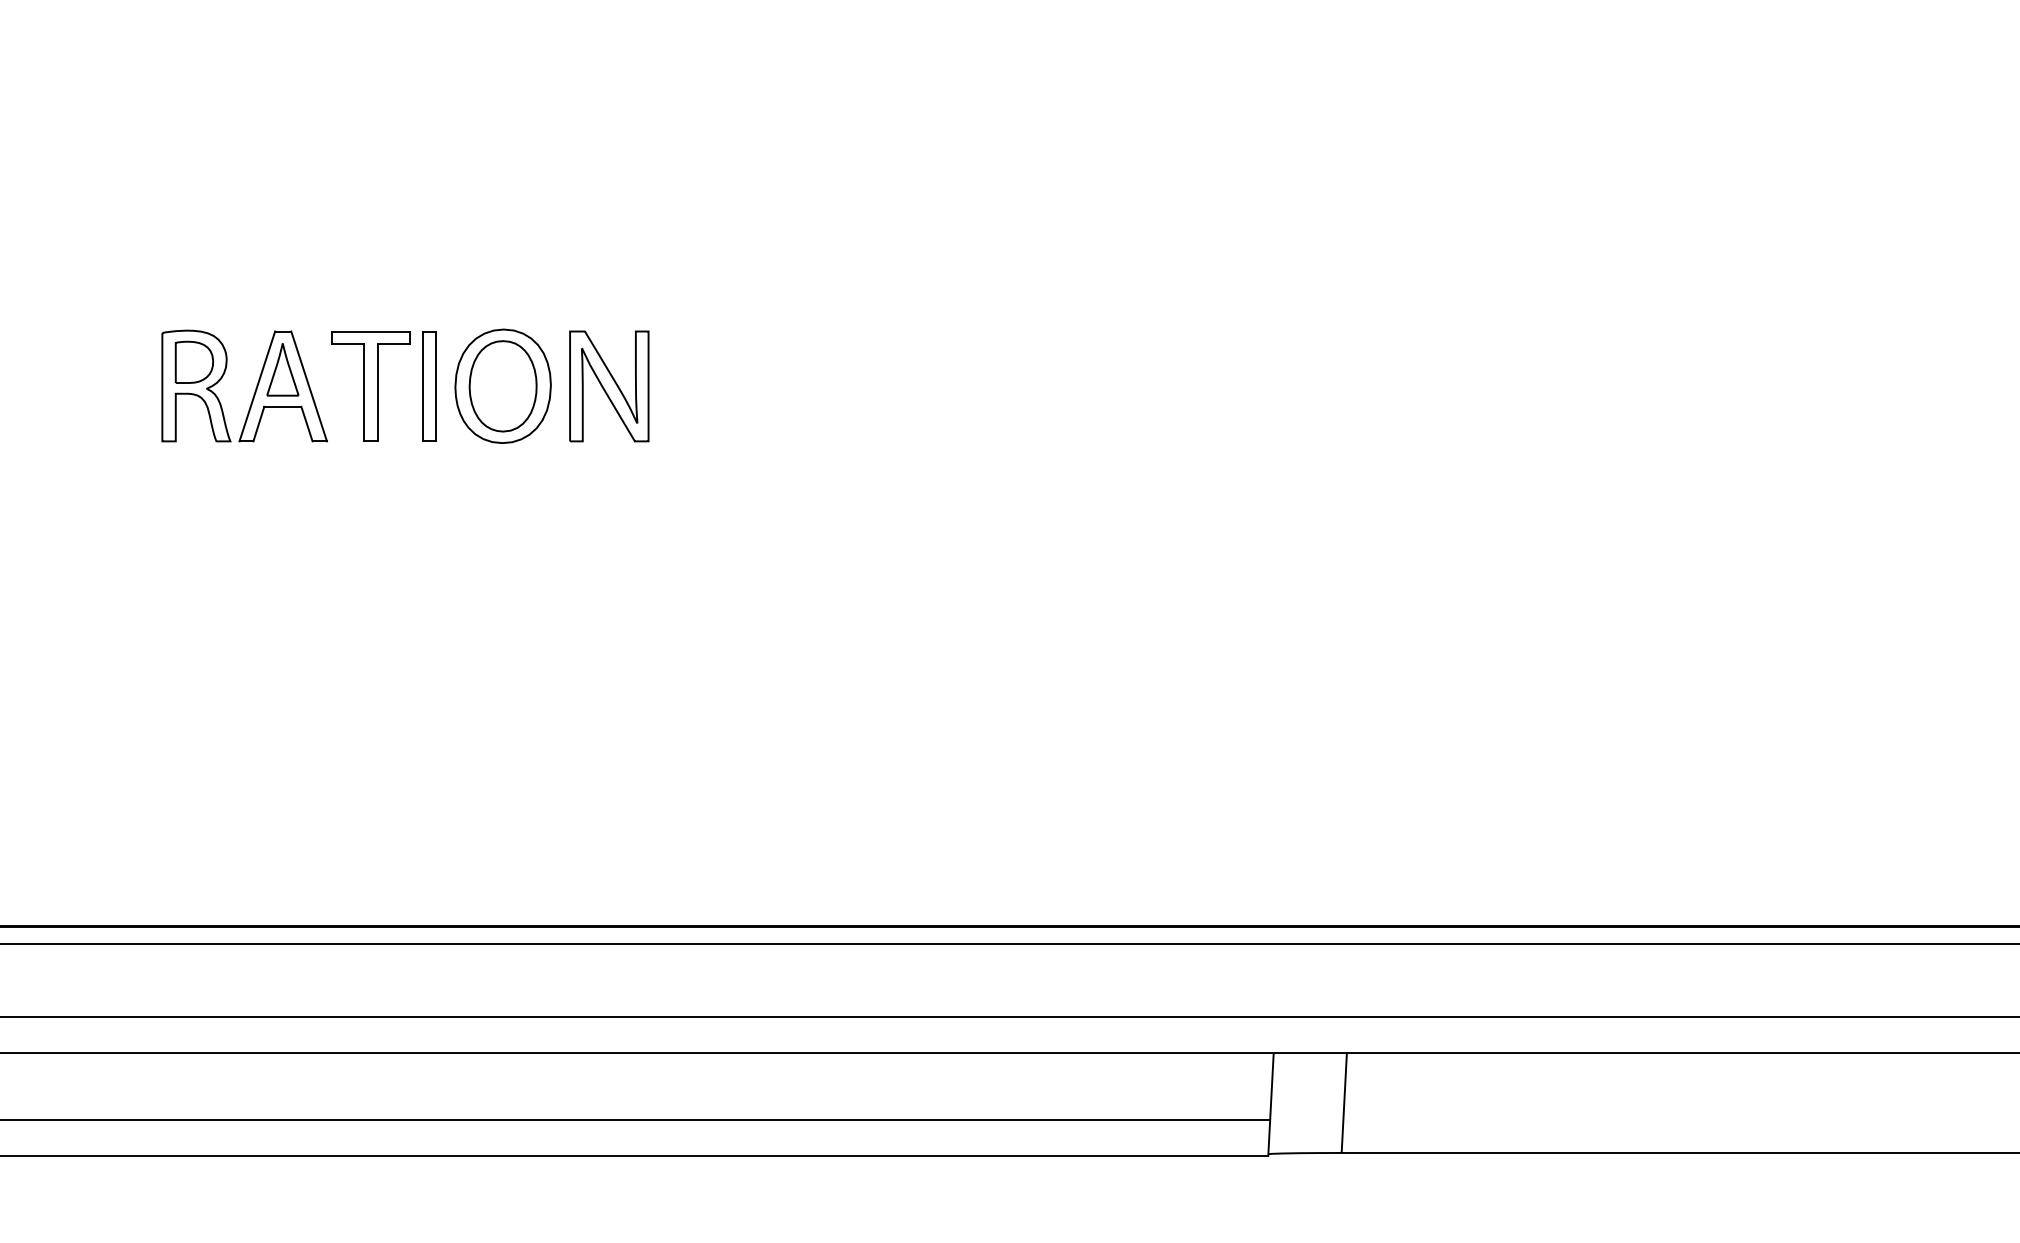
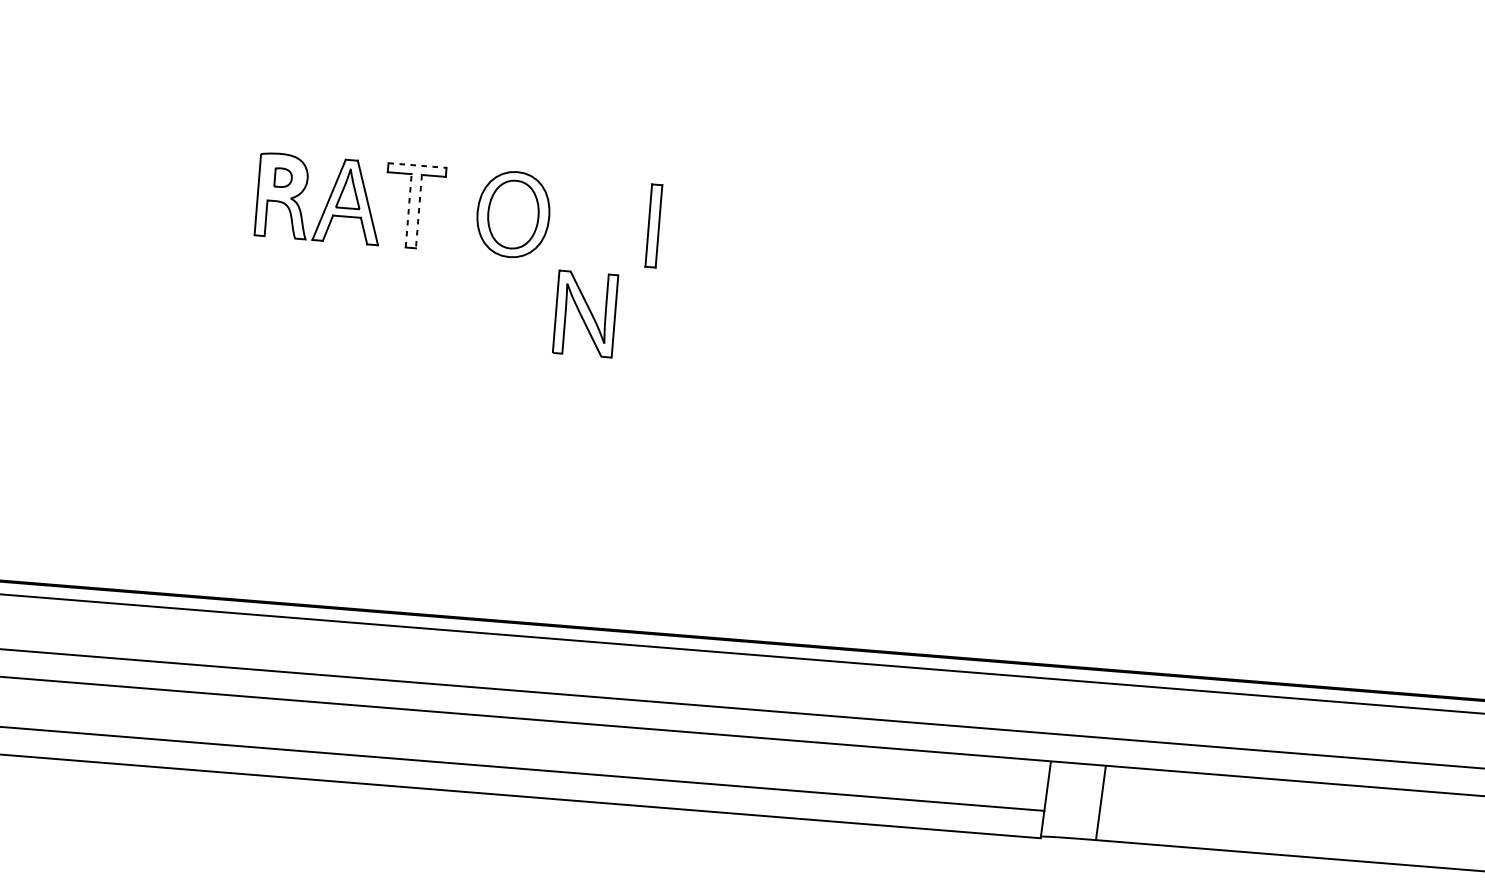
line: (370, 331) -> (417, 165), solid -> dashed
part: (194, 361) -> (283, 177), size x0.6
part: (429, 386) -> (653, 226), moved
part: (609, 386) -> (585, 314), moved
line: (363, 392) -> (408, 210), solid -> dashed
line: (377, 392) -> (418, 211), solid -> dashed

